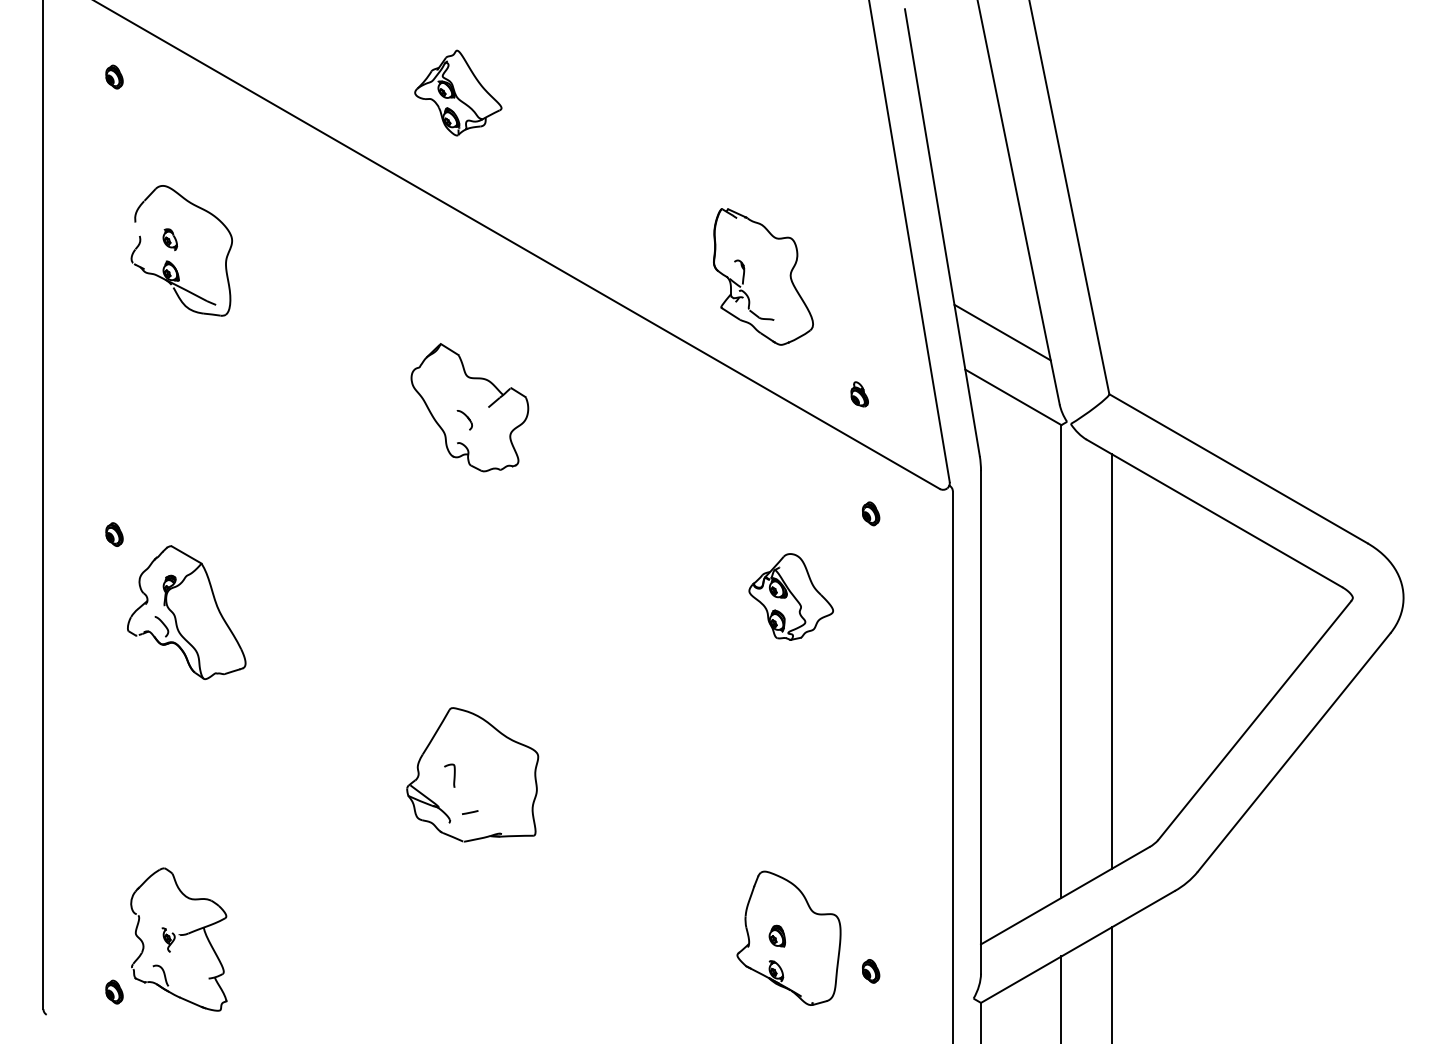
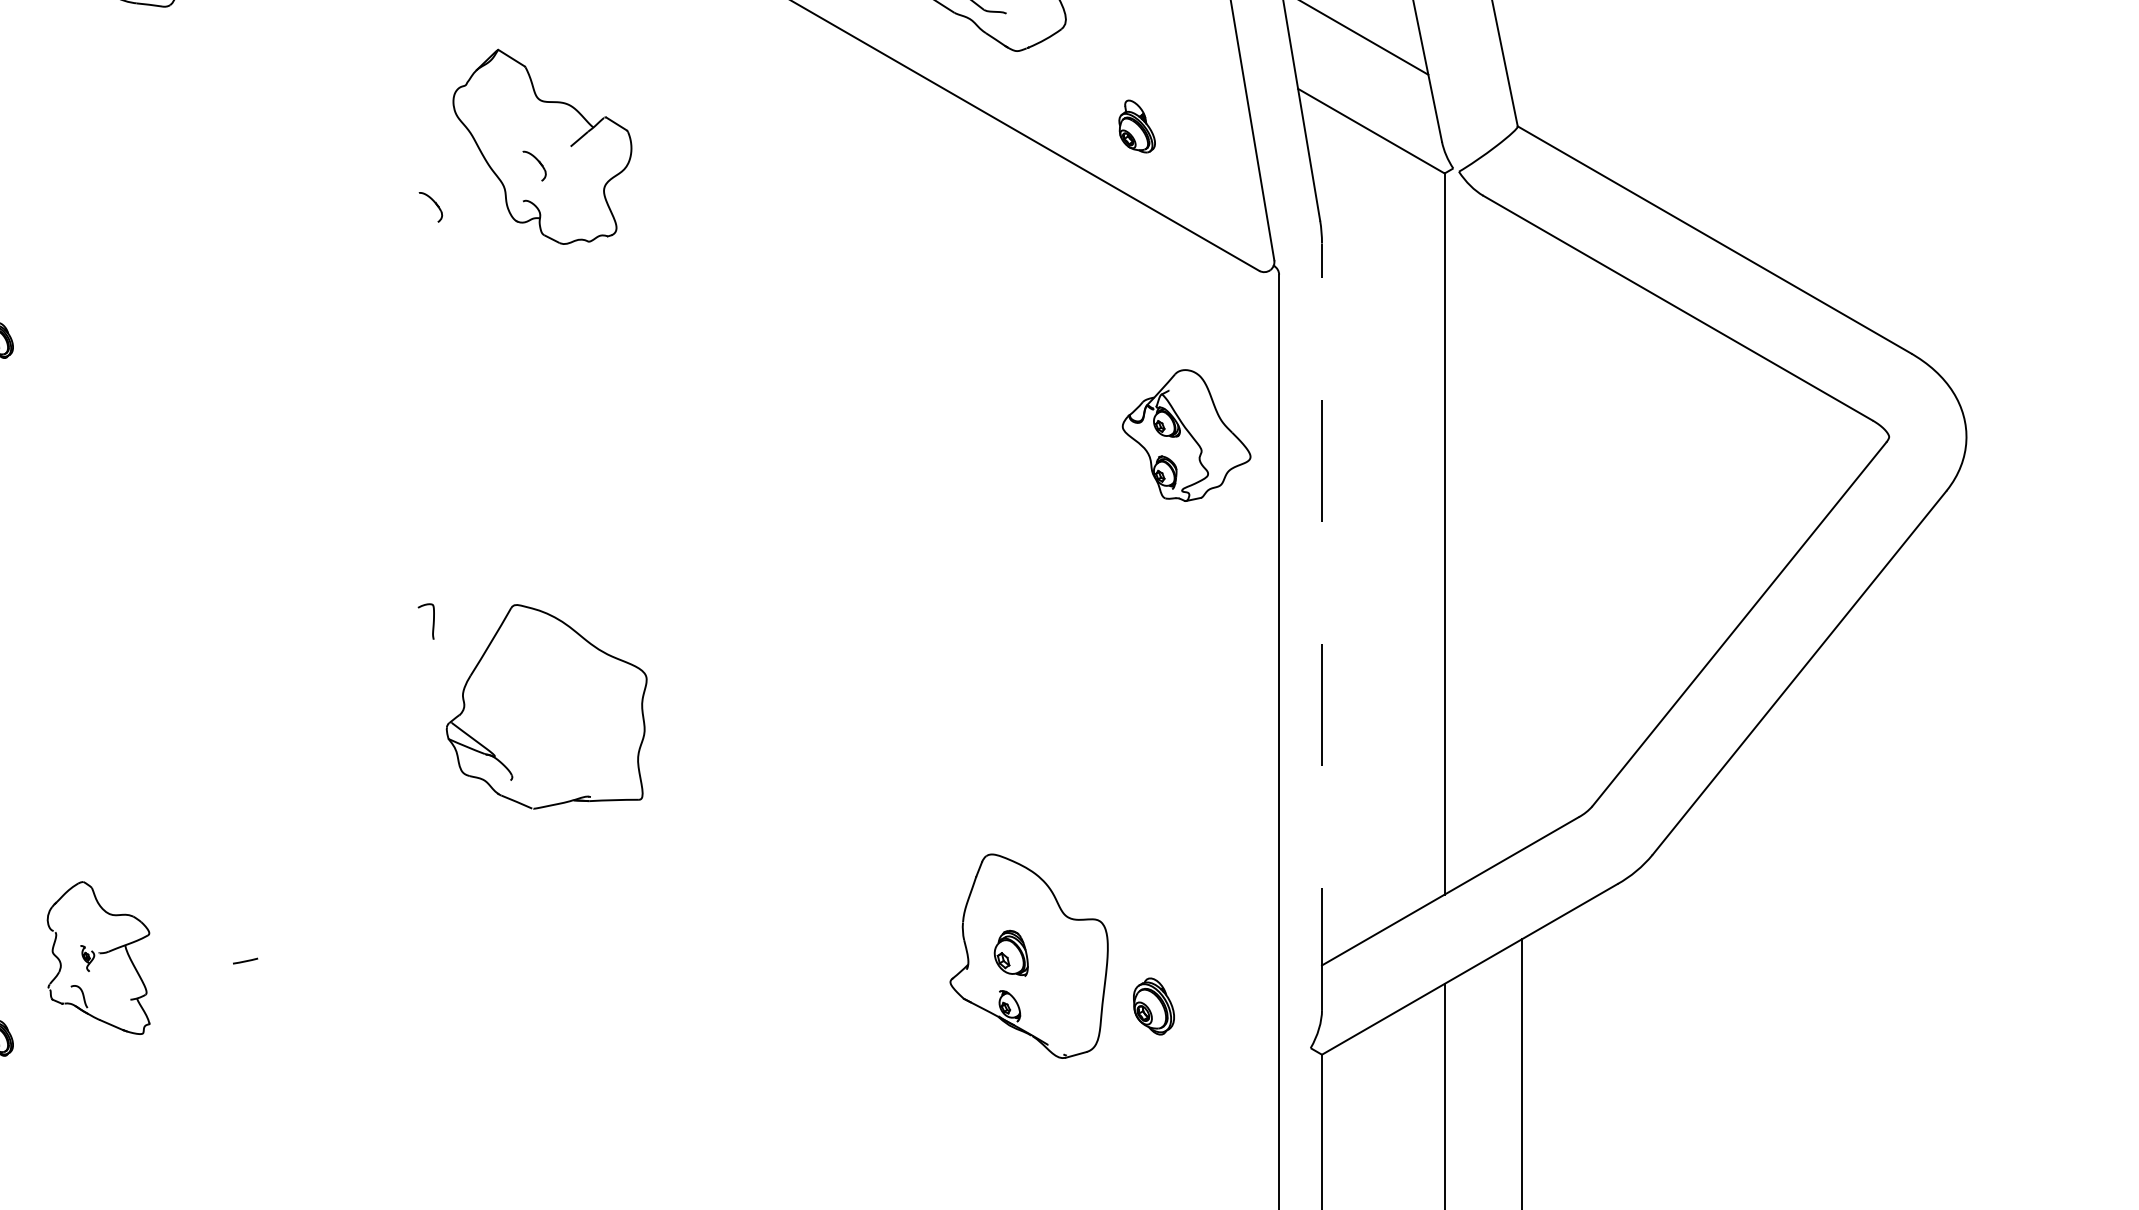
part: (859, 394) -> (1136, 126), size x1.4
part: (396, 447) -> (430, 207), added
part: (871, 513) -> (1154, 308), removed
part: (790, 596) -> (1185, 434), moved
part: (186, 612) -> (110, 459), removed
line: (1112, 661) -> (1522, 534), removed
line: (981, 721) -> (1322, 625), solid -> dashed
curve: (453, 775) -> (432, 620), moved
line: (470, 812) -> (245, 961), moved
part: (777, 935) -> (1011, 951), size x1.4
part: (178, 939) -> (98, 958), size x0.7
part: (871, 971) -> (1154, 1006), size x1.6

